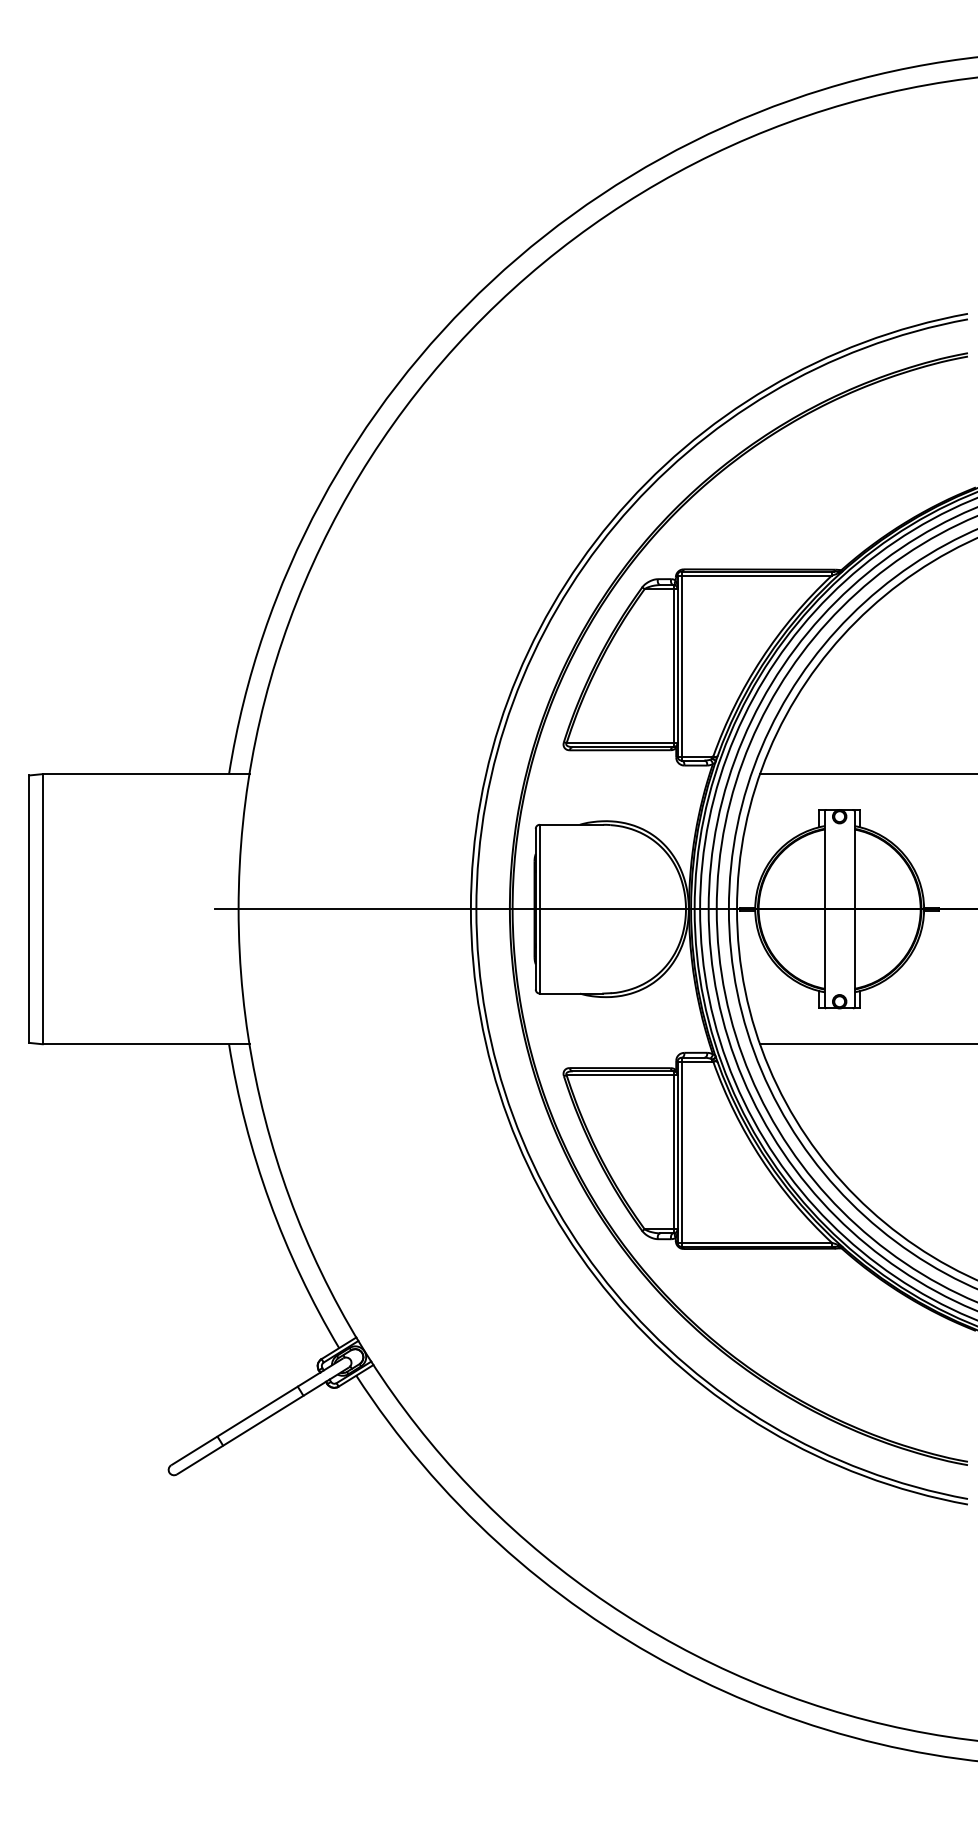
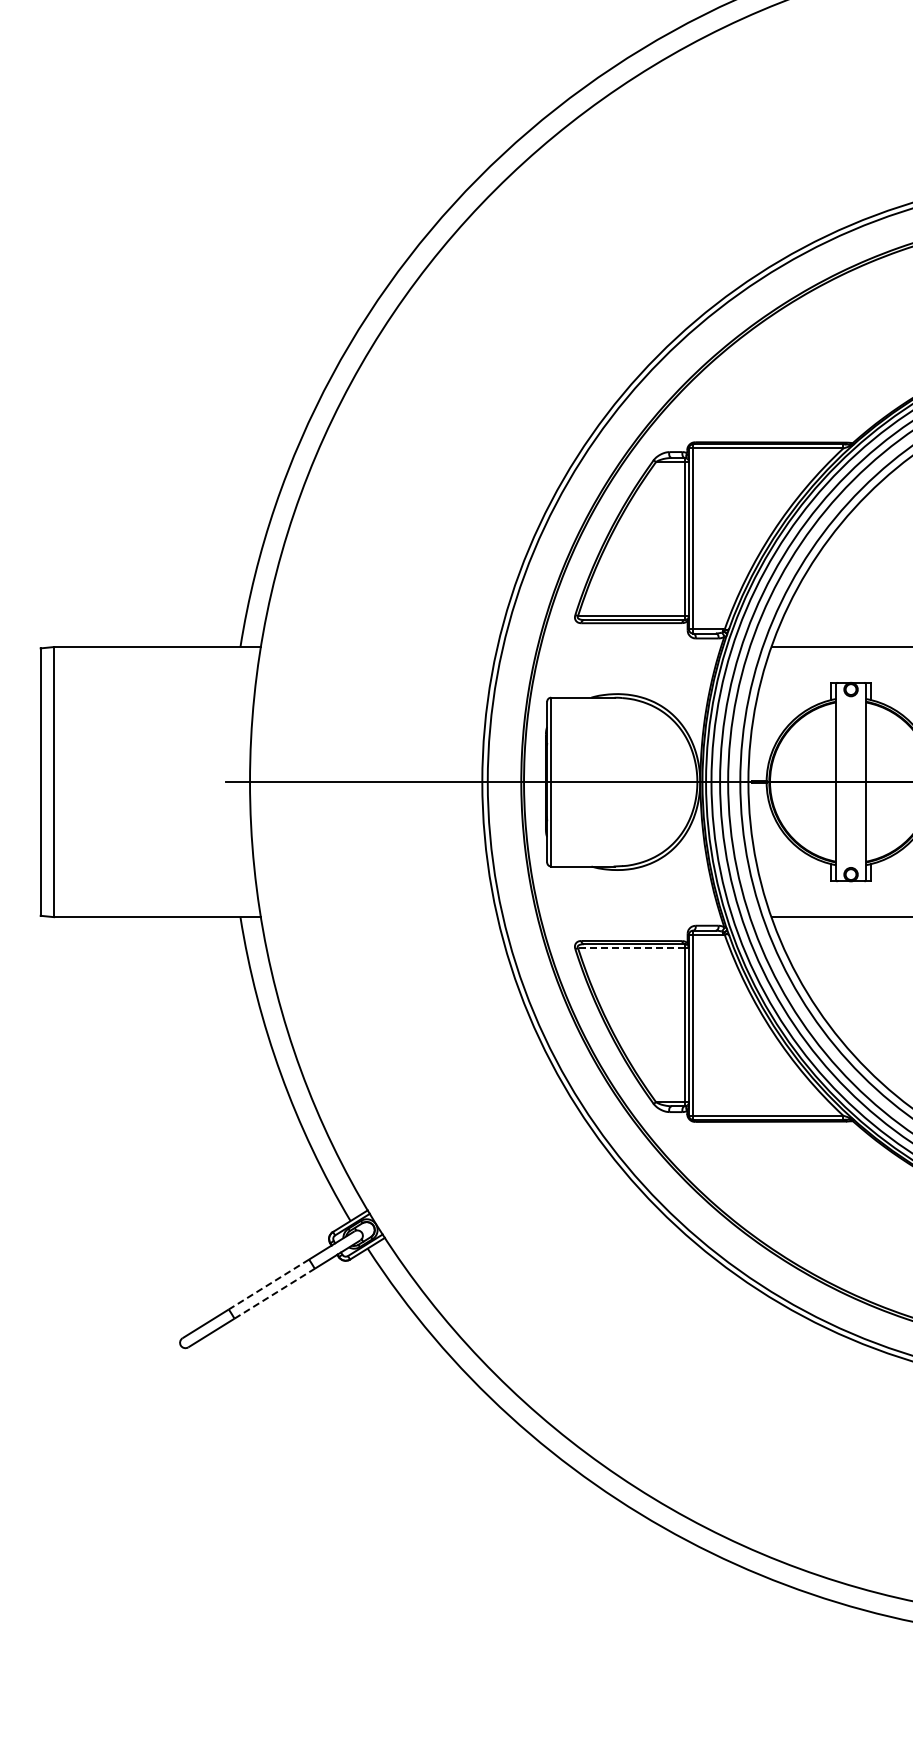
line: (619, 1075) -> (630, 948), solid -> dashed
line: (257, 1411) -> (268, 1284), solid -> dashed
line: (263, 1420) -> (274, 1293), solid -> dashed

